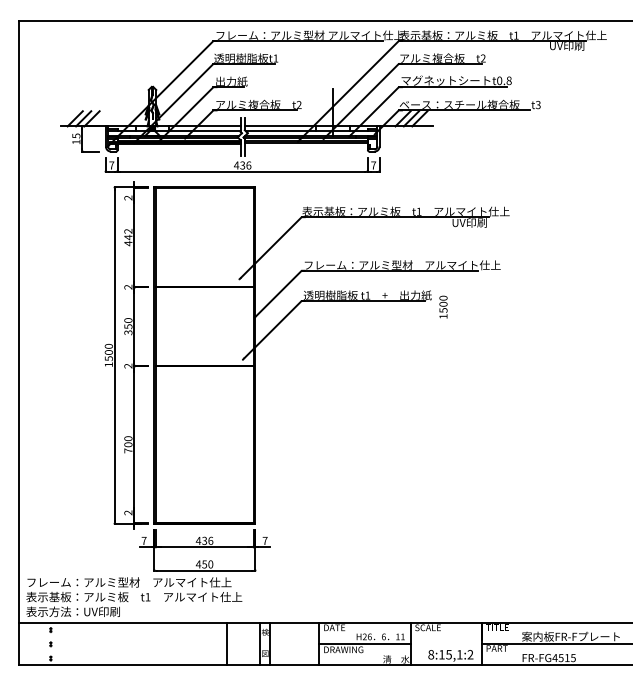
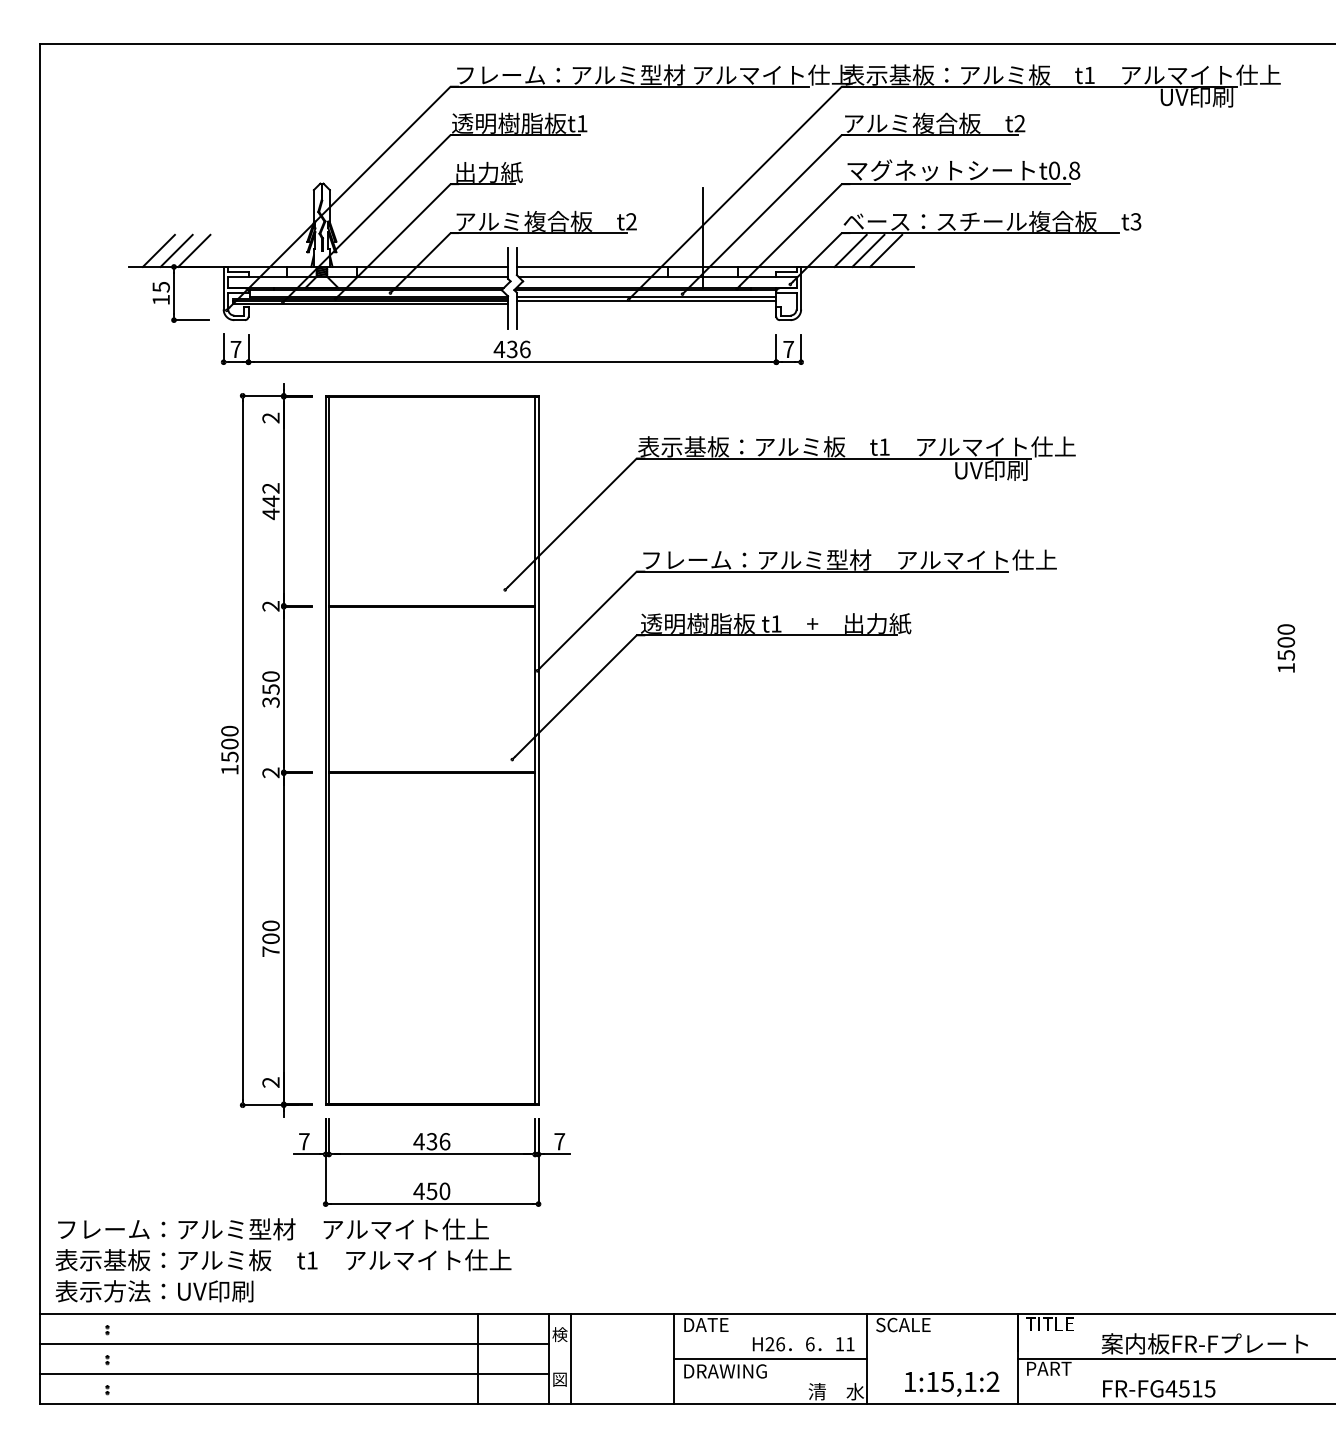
text: (443, 306) -> (1286, 646), moved
line: (139, 637) -> (294, 1345), added
line: (139, 651) -> (294, 1375), added
text: (431, 654) -> (910, 1381), 8:15,1:2 -> 1:15,1:2

